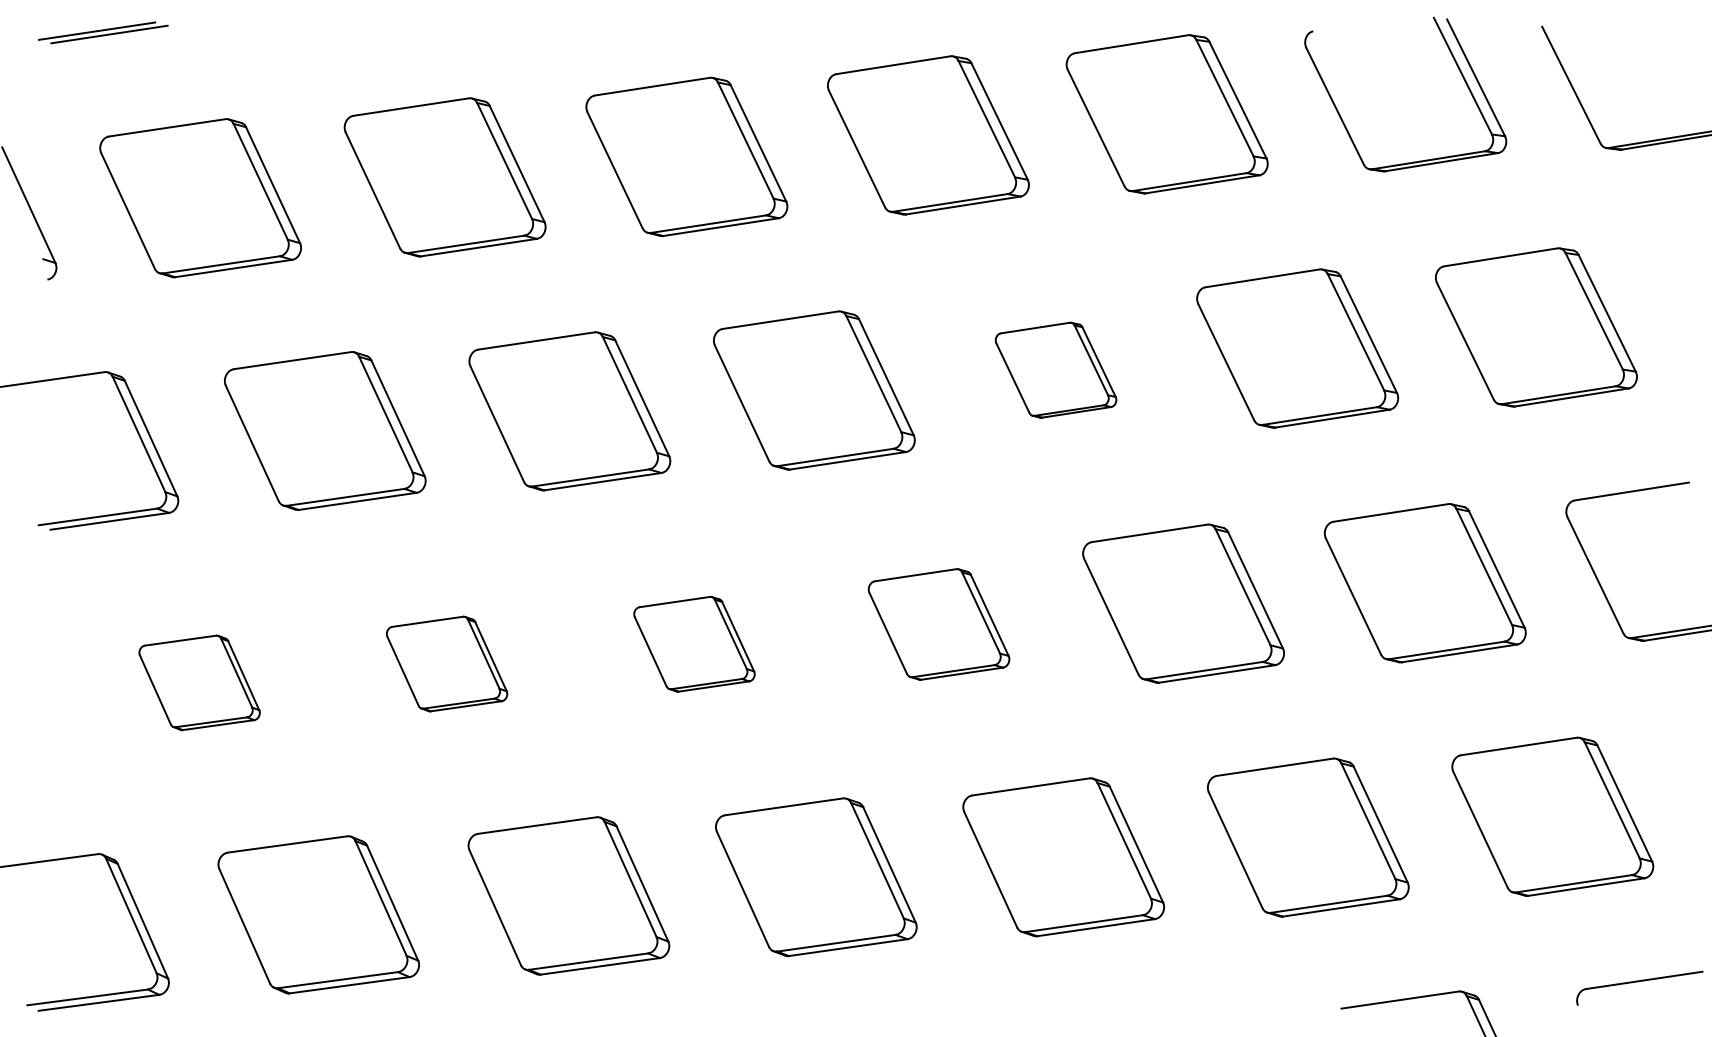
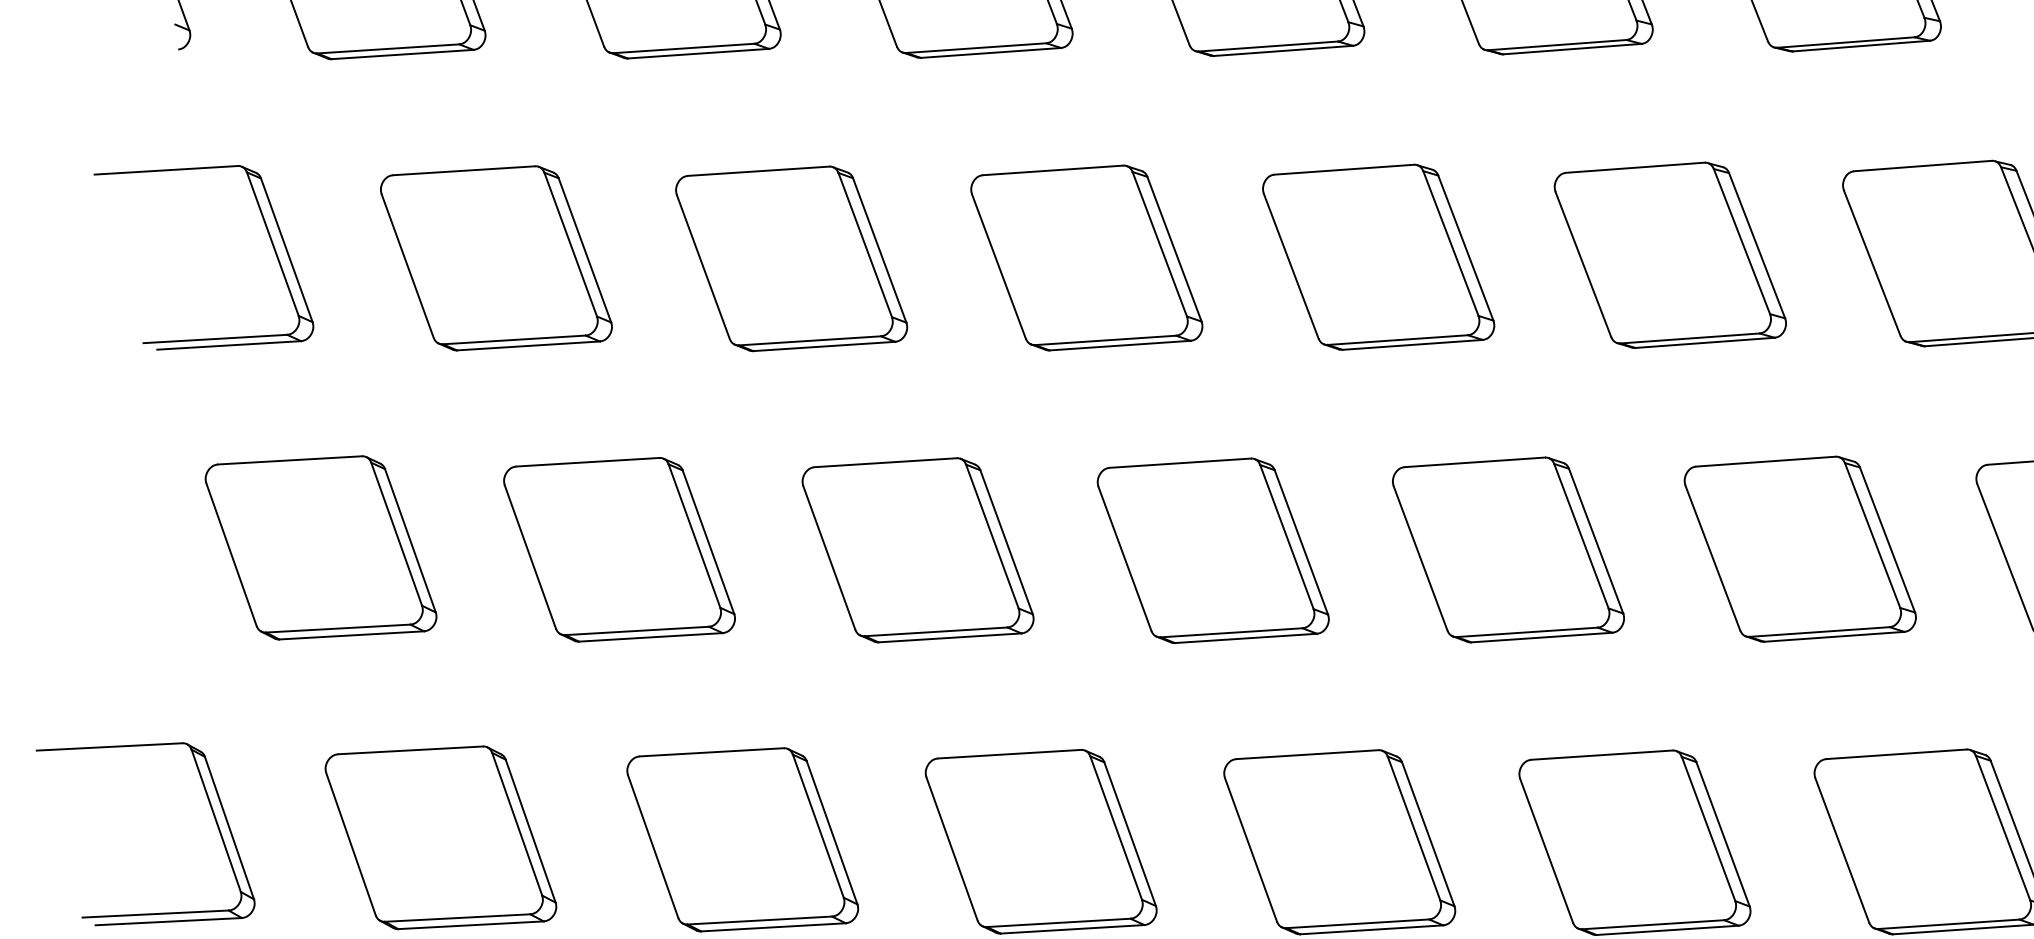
part: (1055, 370) -> (1377, 257), size x1.67
part: (938, 624) -> (1212, 550), size x1.43
part: (694, 644) -> (918, 550), size x1.67
part: (446, 663) -> (618, 549), size x1.67
part: (199, 682) -> (320, 547), size x1.67

